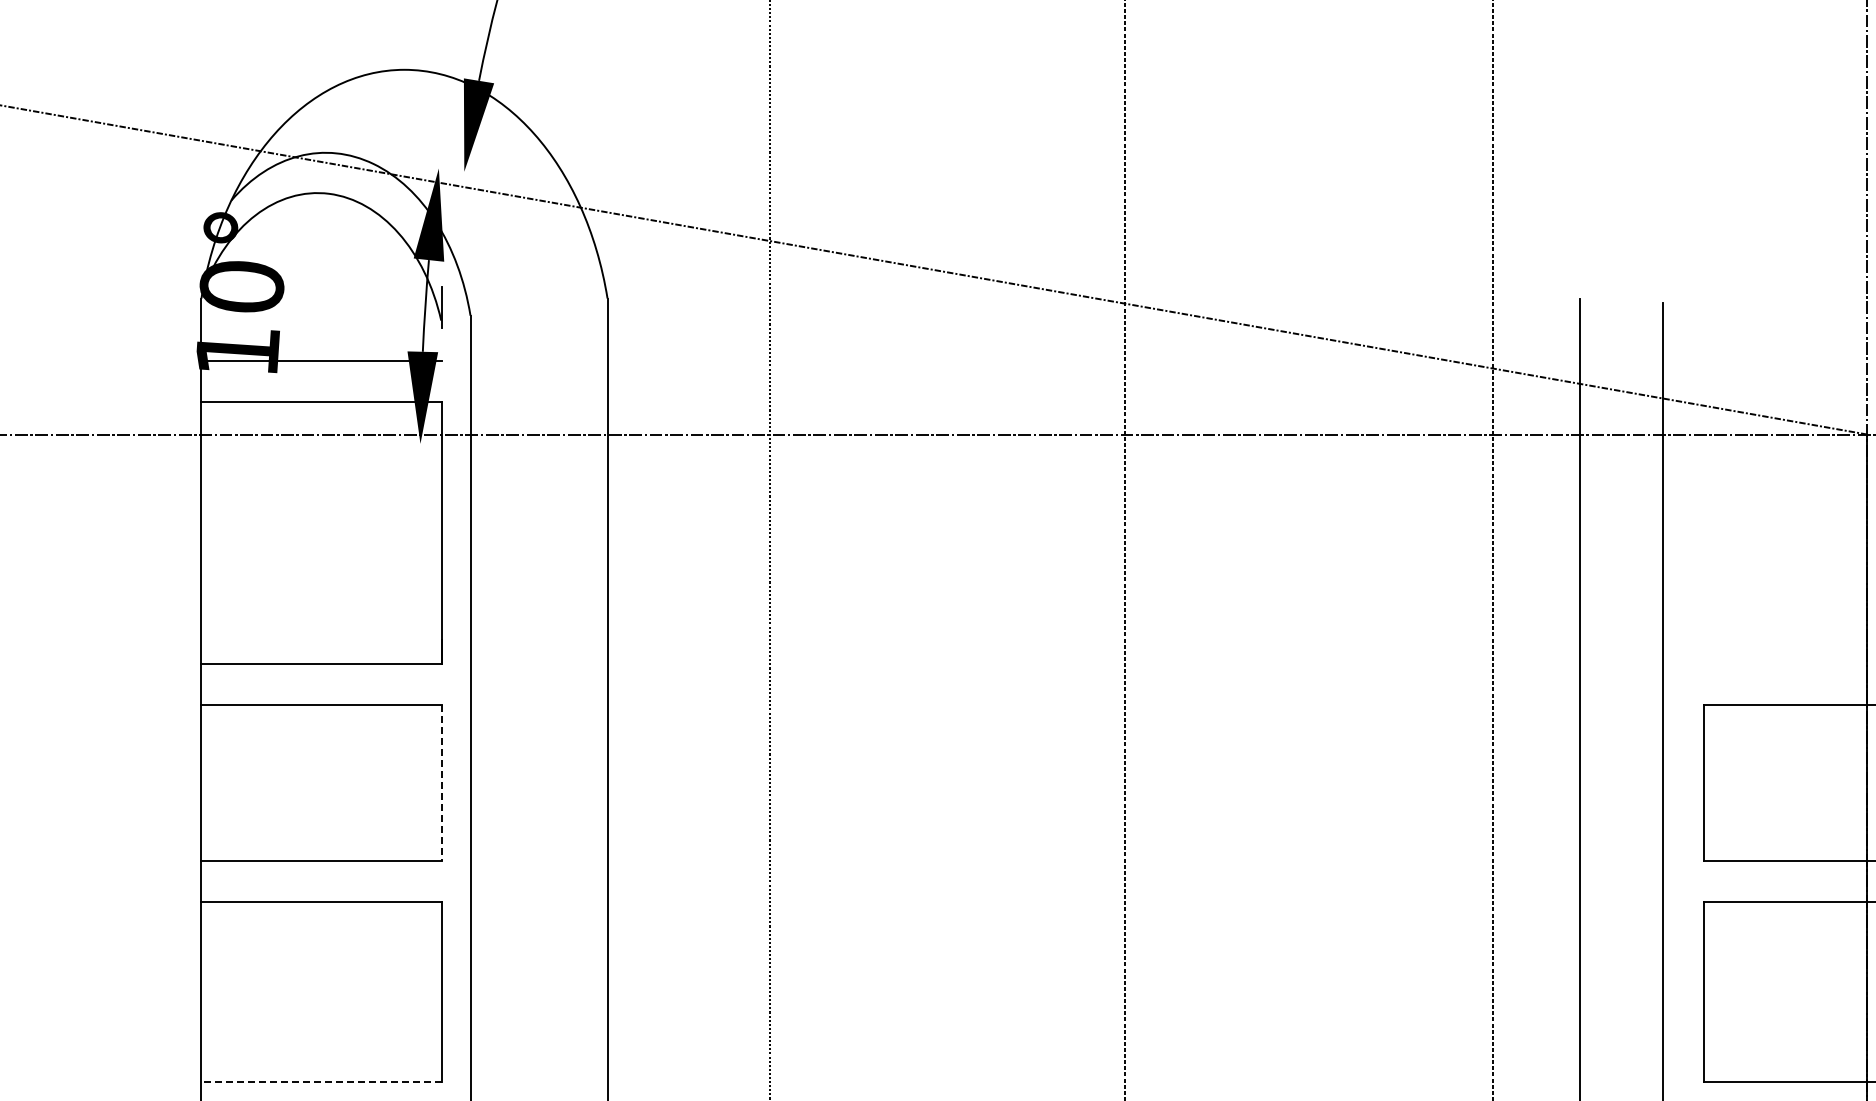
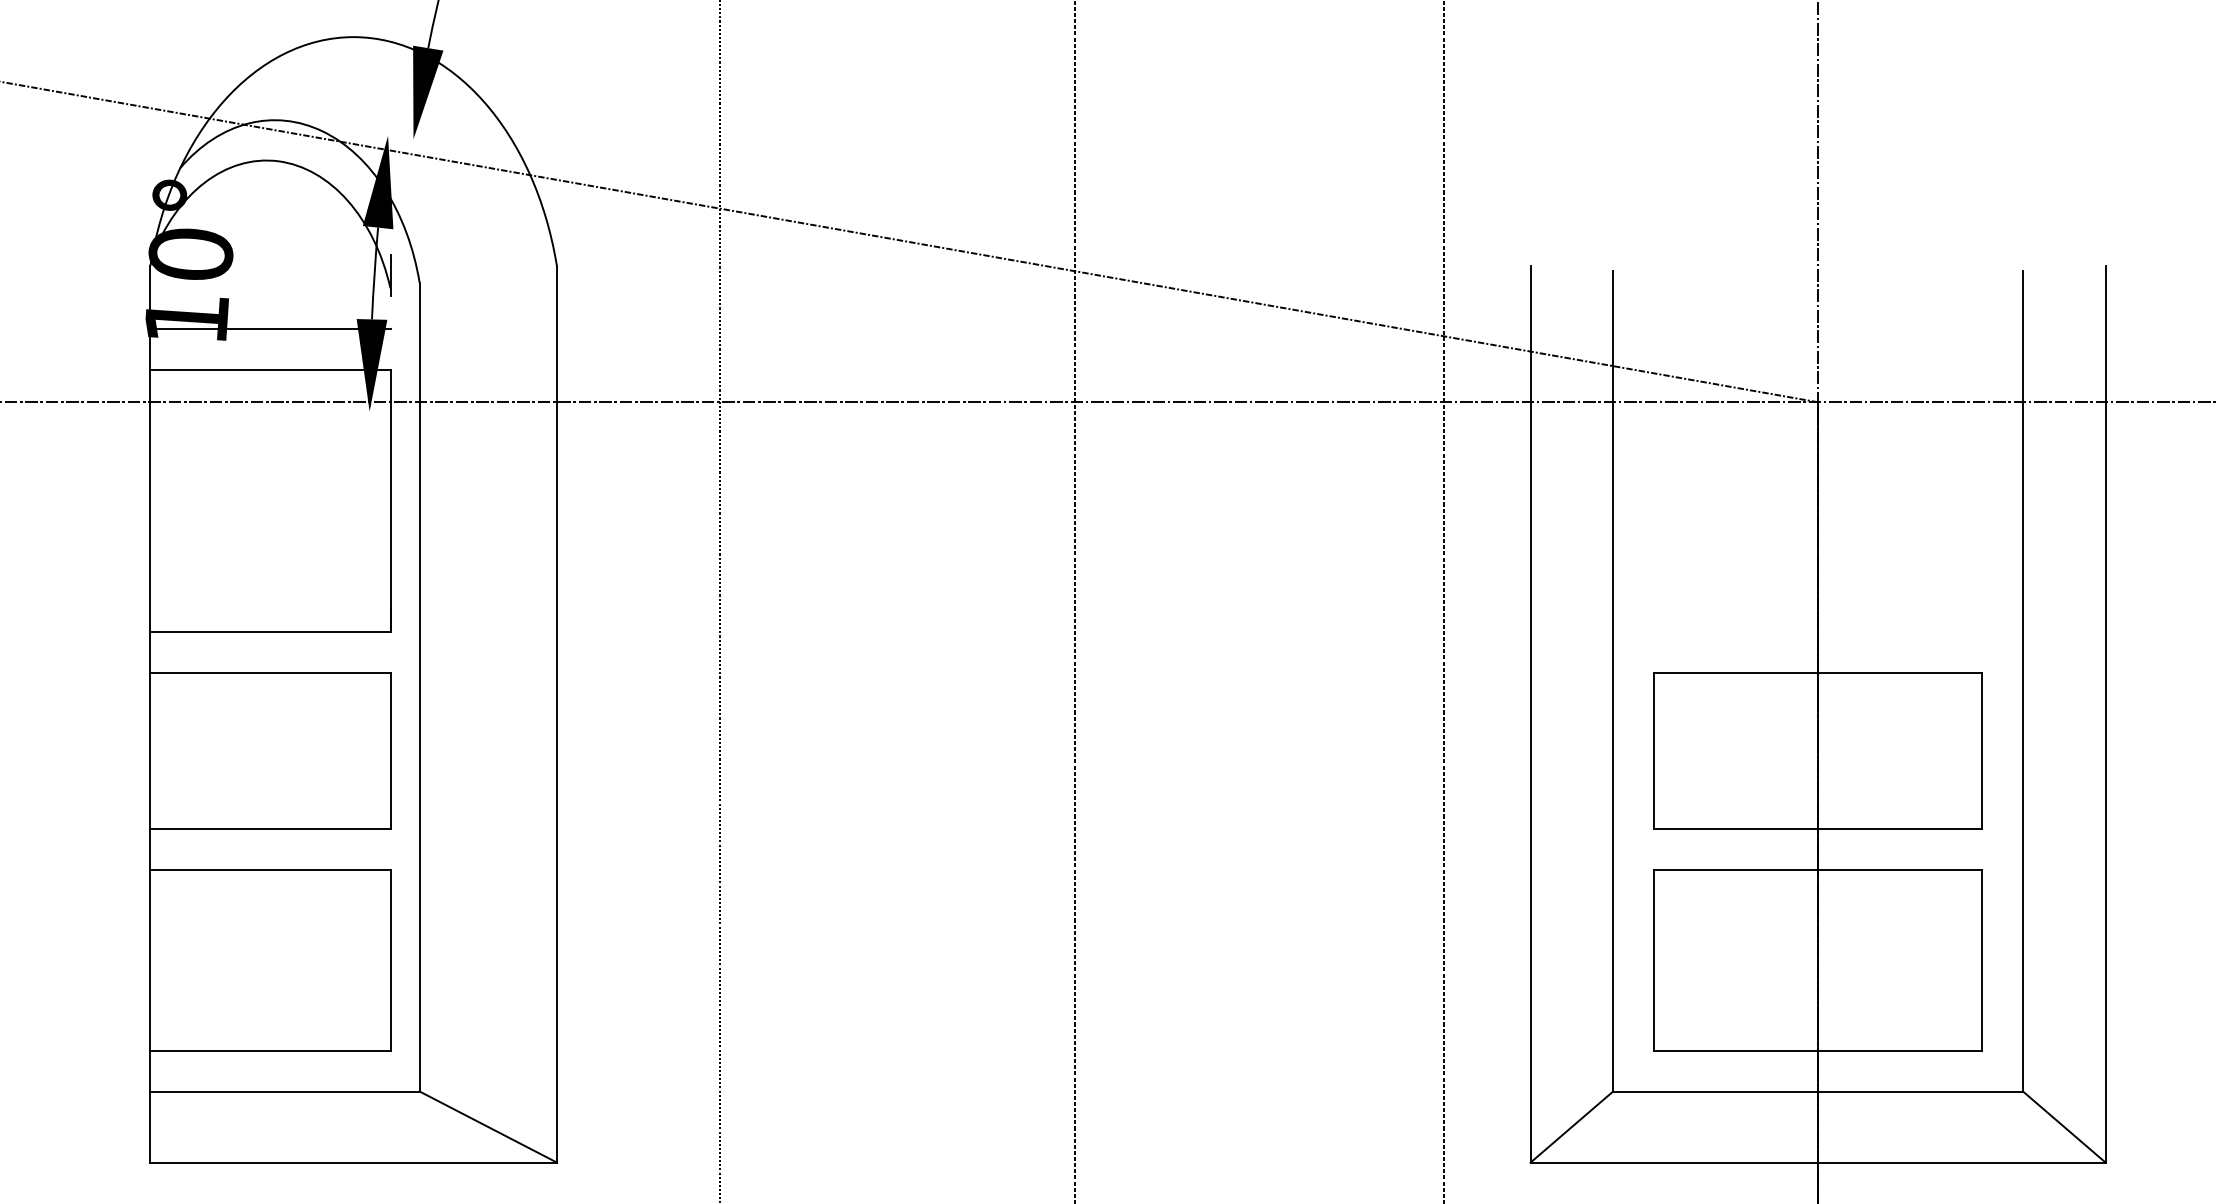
line: (441, 783) -> (390, 751), dashed -> solid
line: (321, 1082) -> (270, 1050), dashed -> solid

